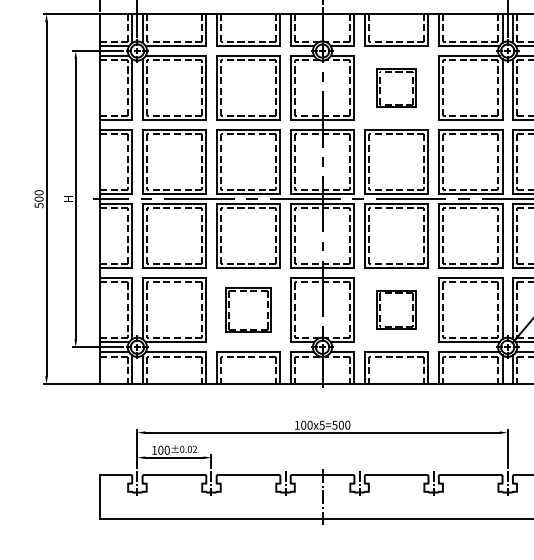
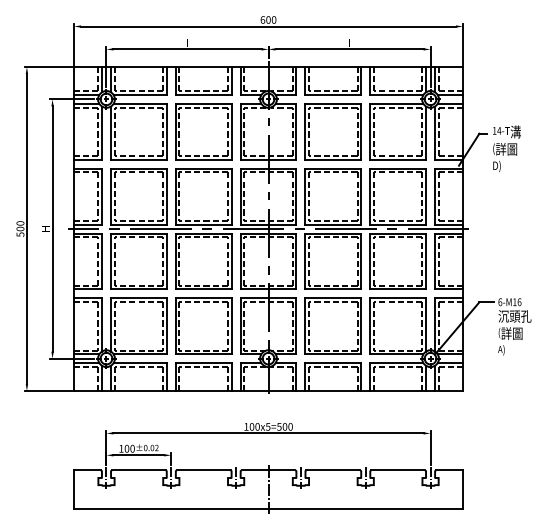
part: (395, 87) -> (332, 131), size x1.67
part: (248, 309) -> (203, 325), size x1.43
part: (395, 309) -> (332, 325), size x1.67

